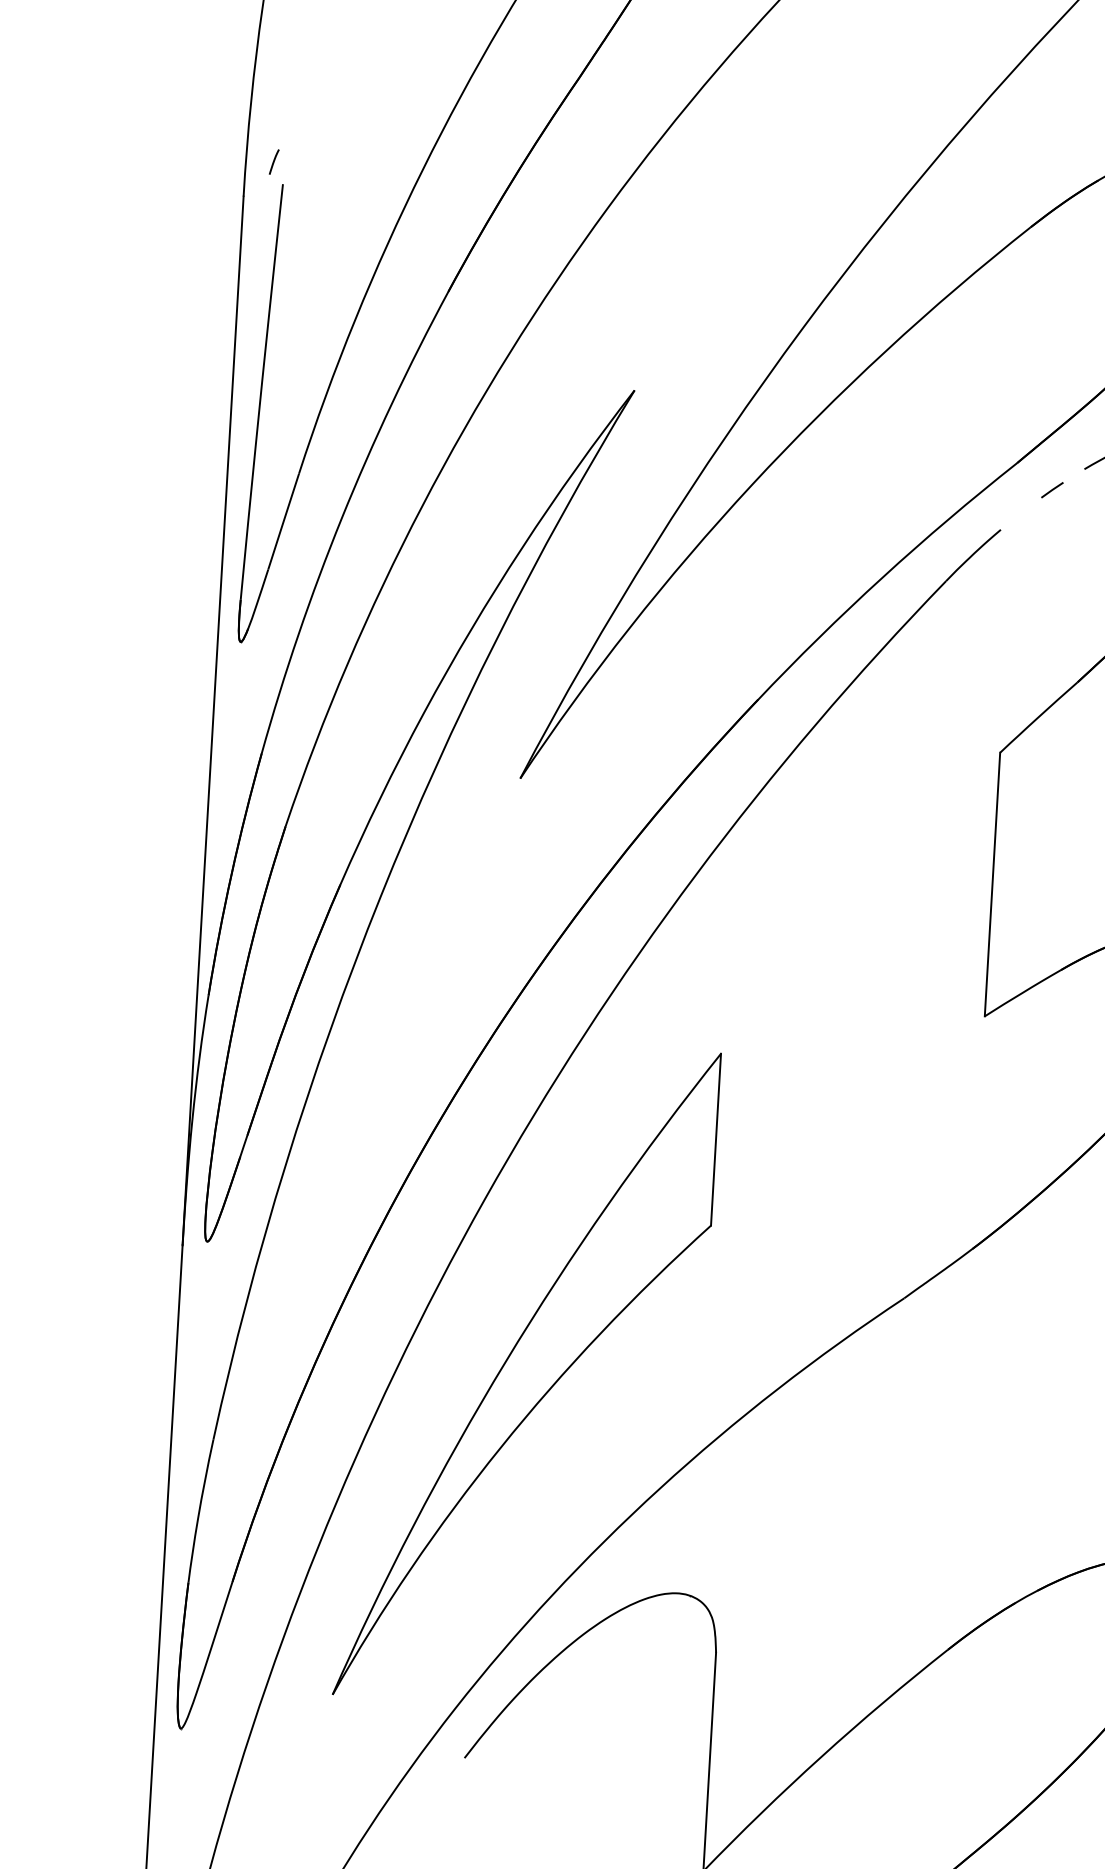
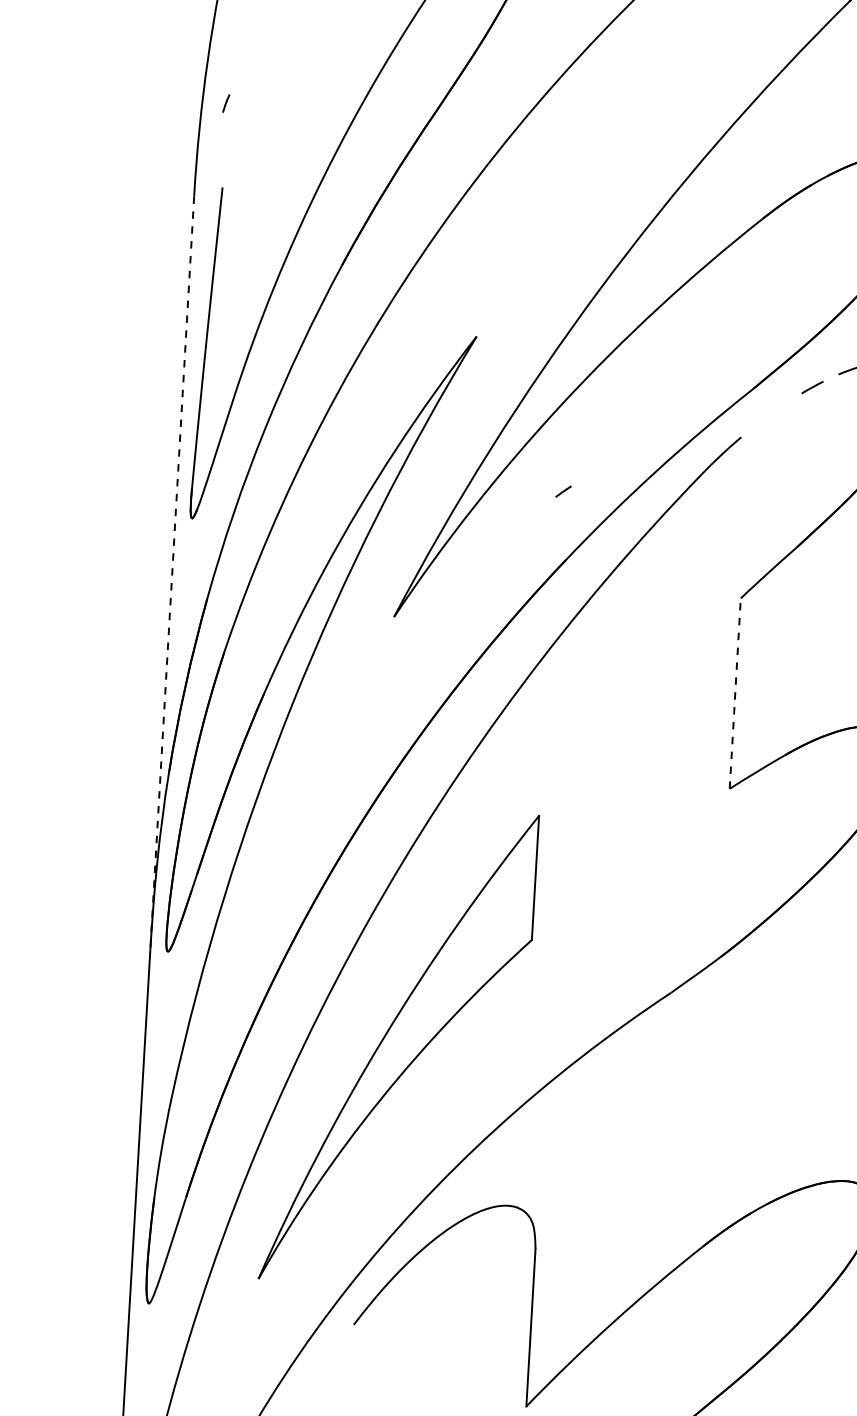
line: (274, 161) -> (226, 103), moved
line: (1052, 489) -> (563, 491), moved
line: (213, 721) -> (172, 575), solid -> dashed
line: (992, 884) -> (735, 693), solid -> dashed

